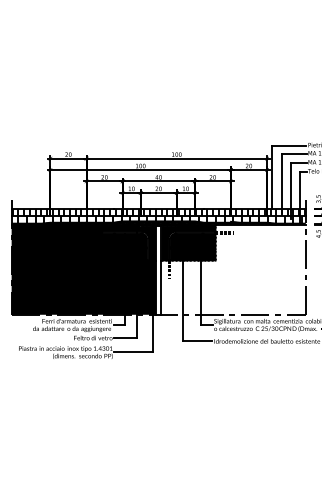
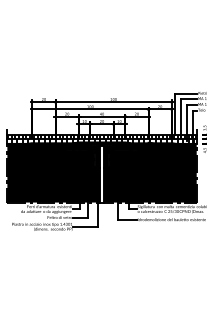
fill: (232, 269) -> (149, 173), added

